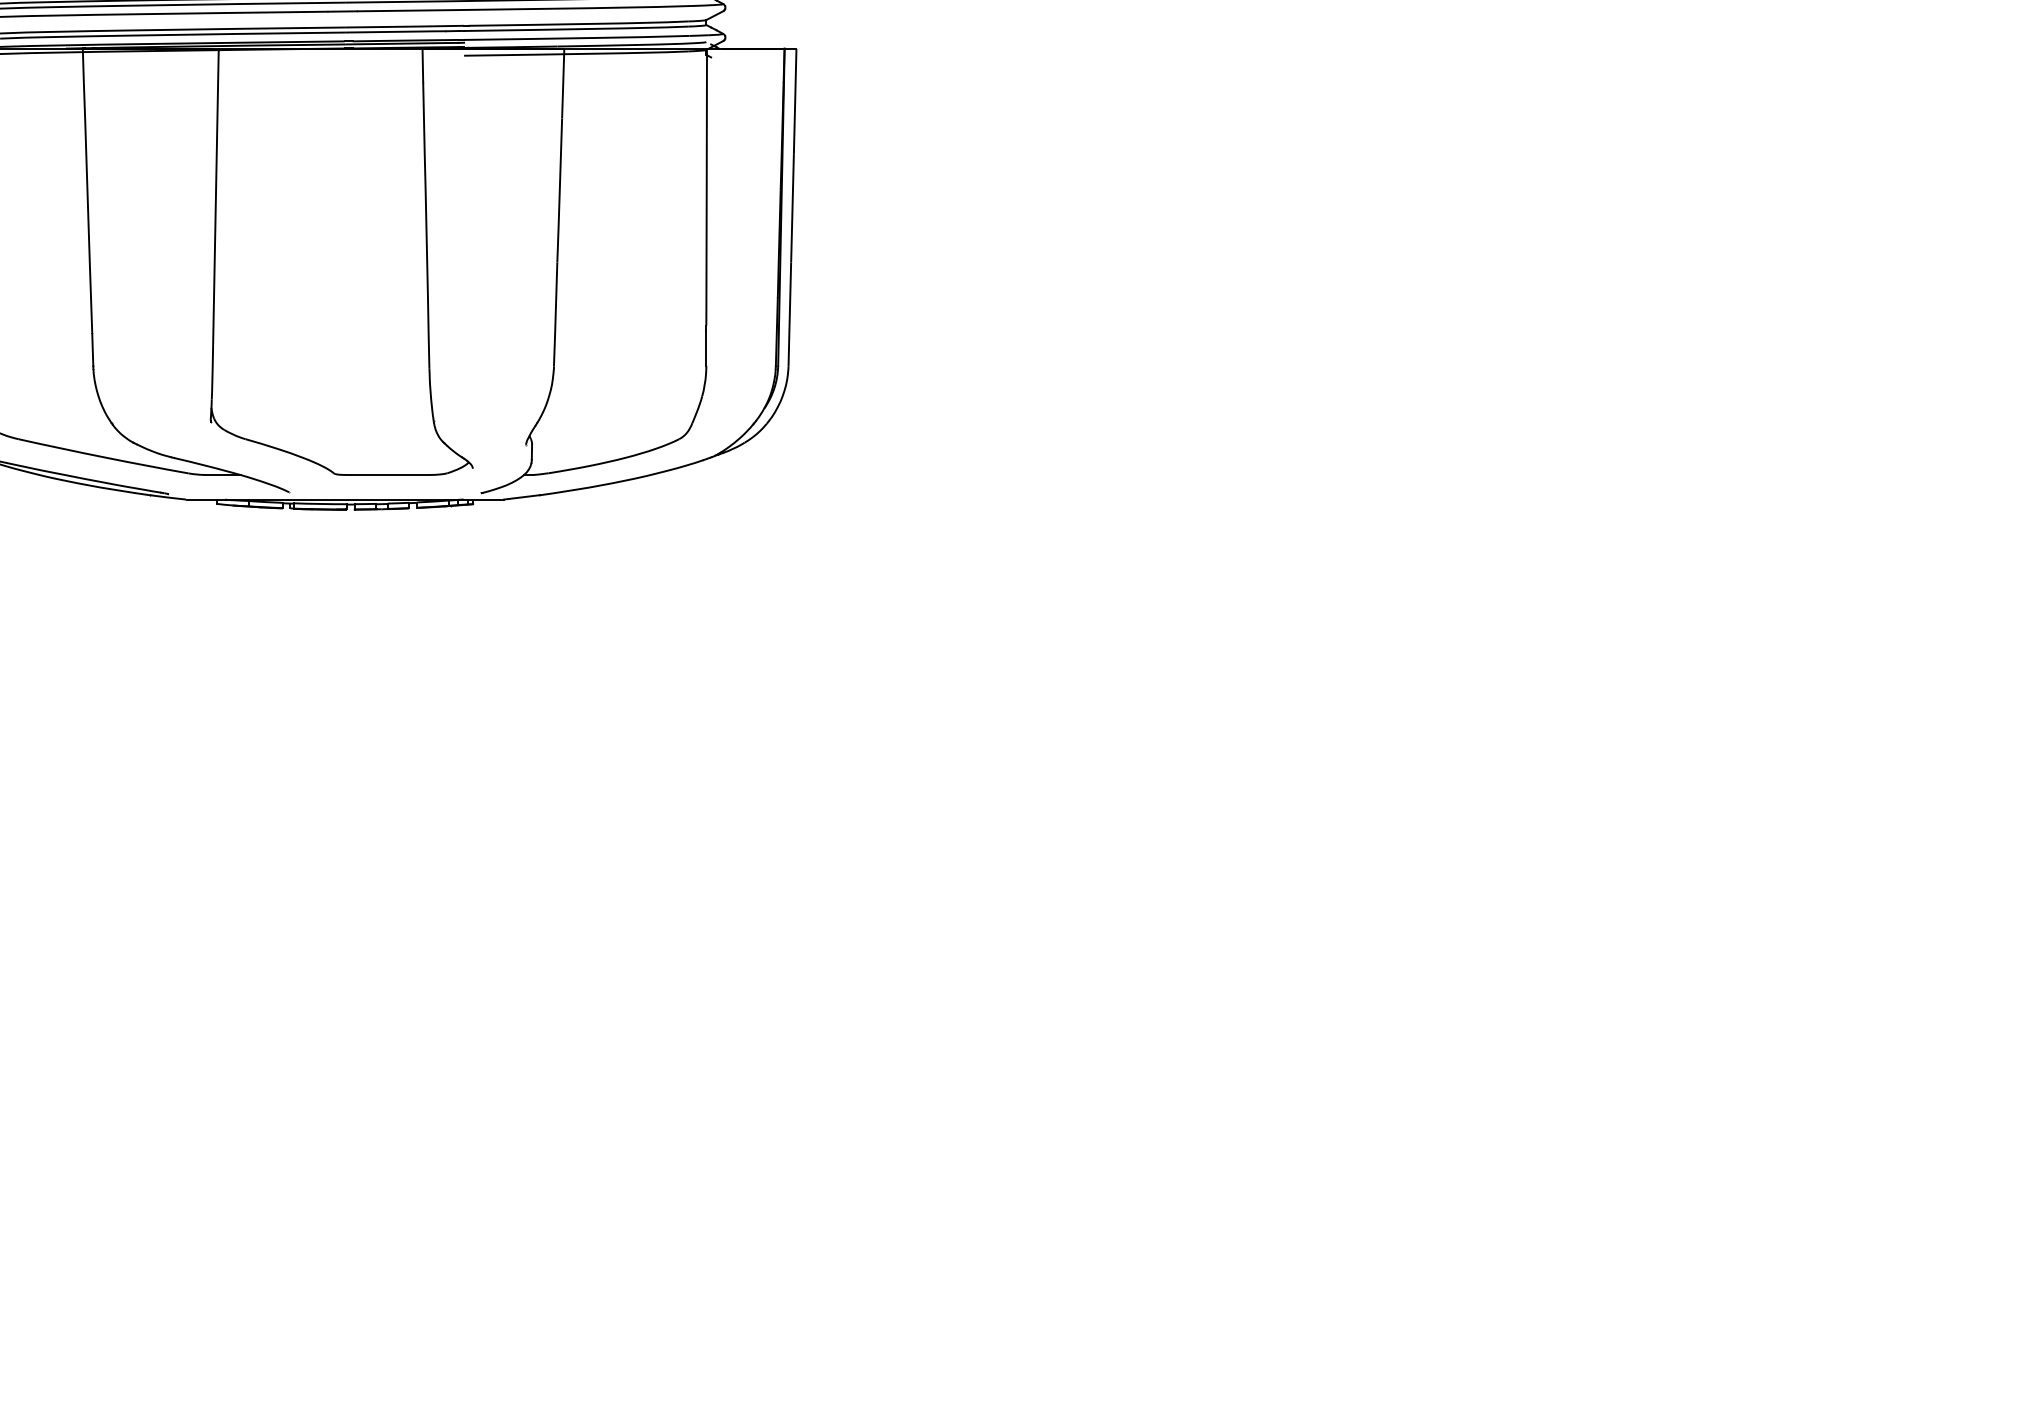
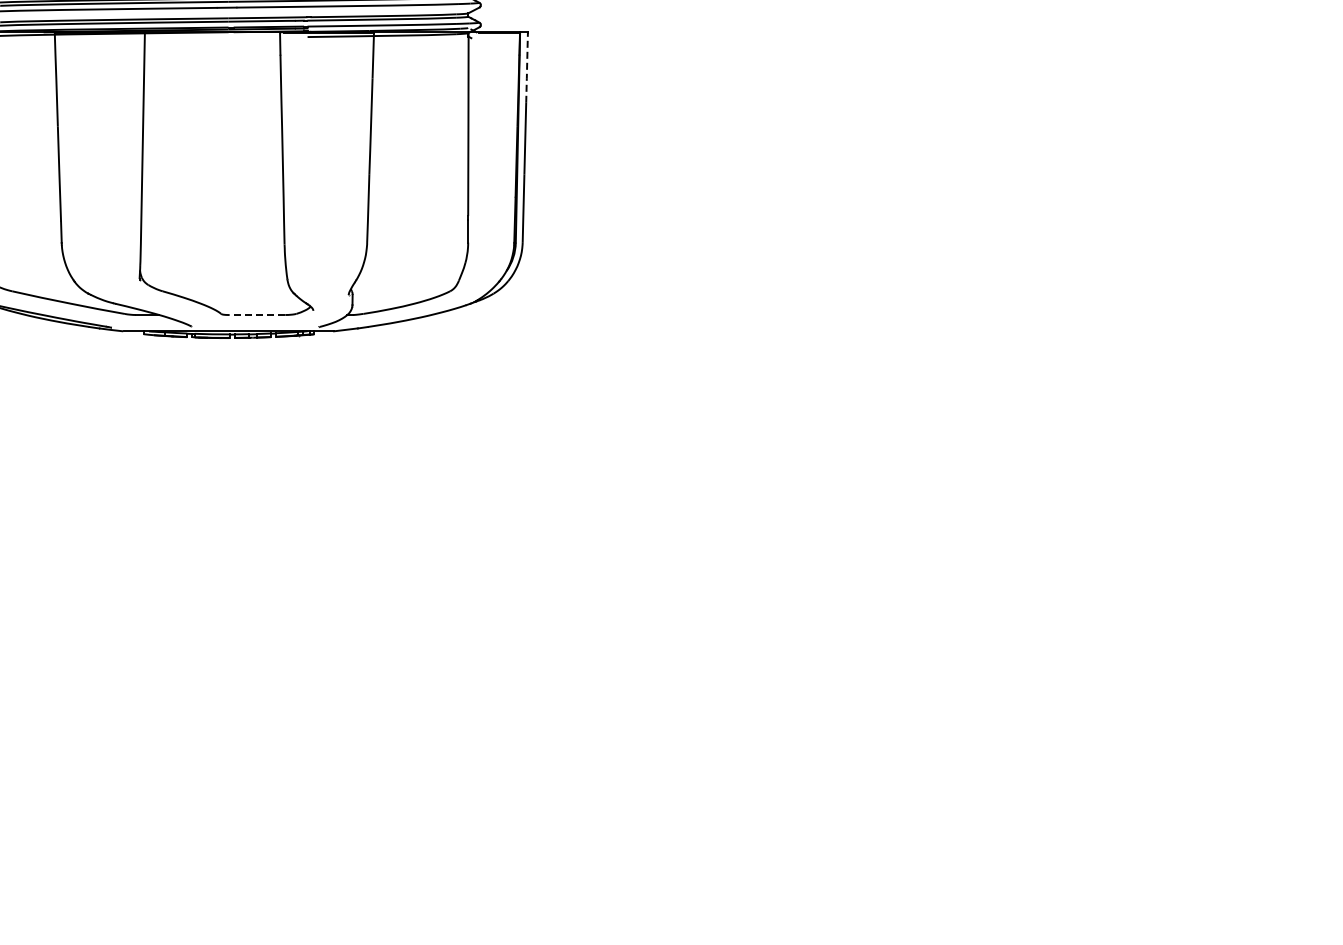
line: (795, 103) -> (527, 68), solid -> dashed
line: (388, 475) -> (257, 315), solid -> dashed

